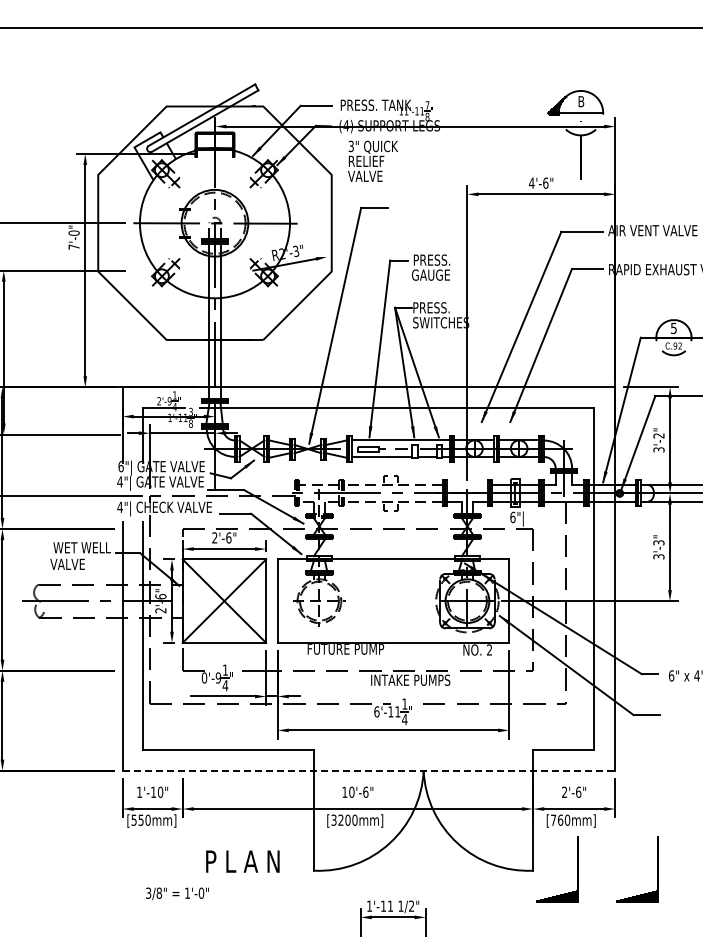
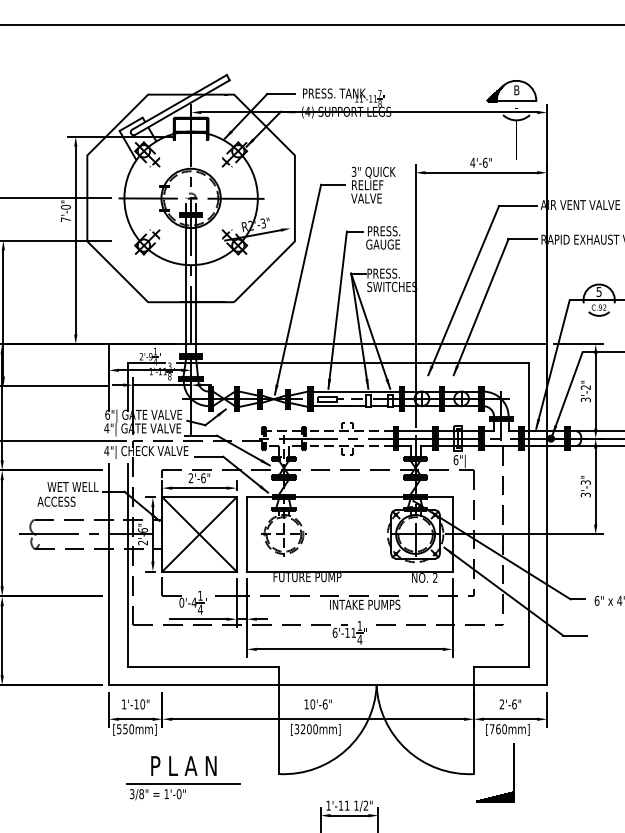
text: (372, 160) -> (372, 184), moved
line: (467, 485) -> (415, 431), added
text: (63, 564) -> (56, 501), VALVE -> ACCESS
text: (218, 677) -> (194, 602), 0'-9 -> 0'-4
line: (369, 770) -> (328, 685), dashed -> solid
text: (242, 861) -> (183, 765), moved
part: (657, 869) -> (584, 773), removed
line: (205, 882) -> (182, 784), added

